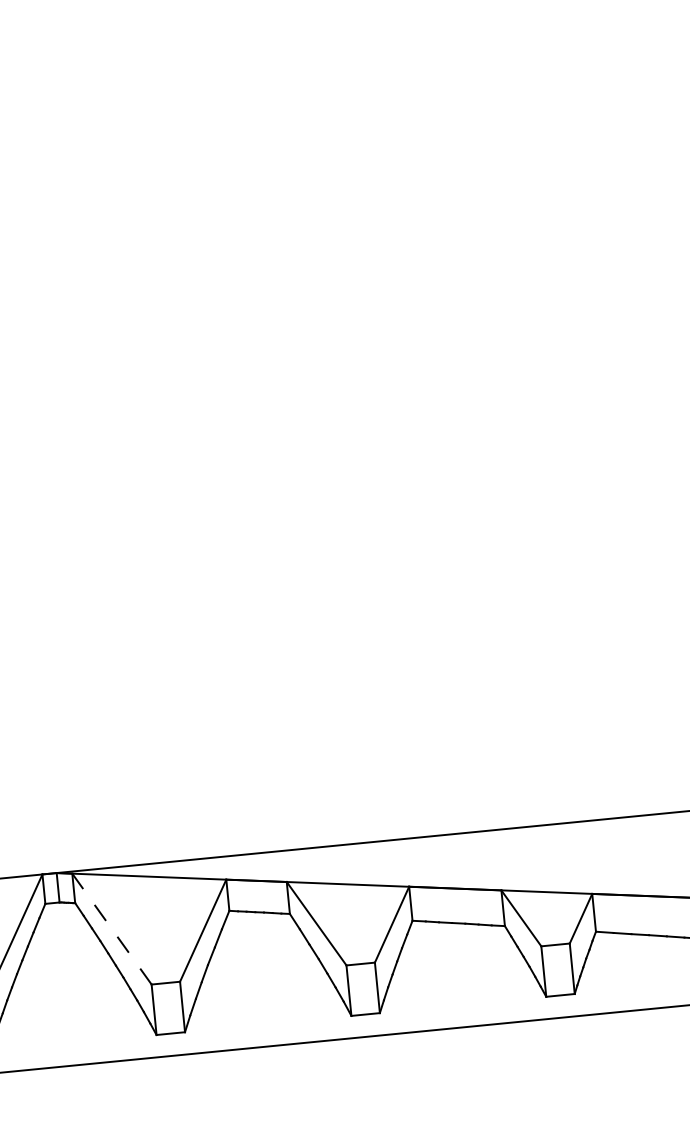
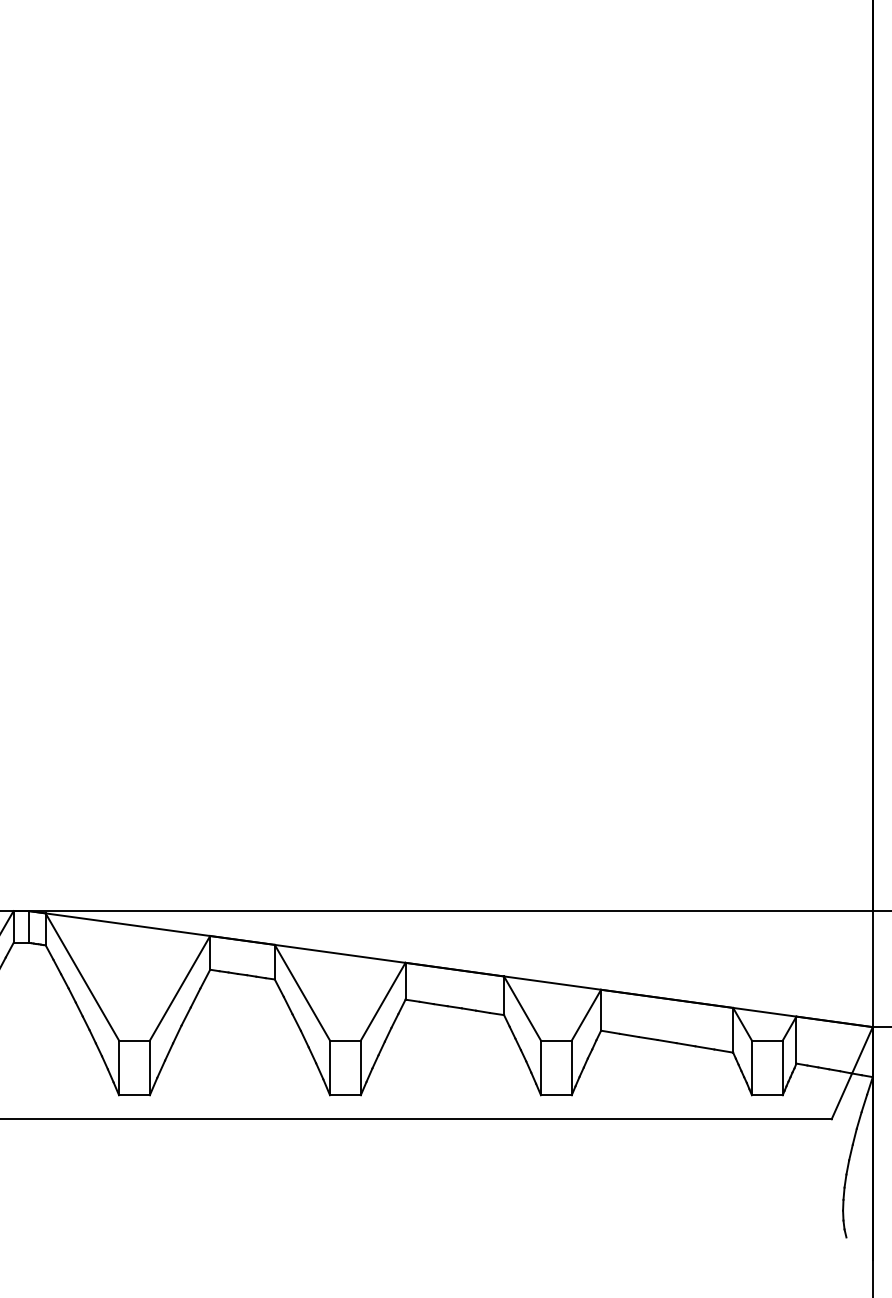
line: (112, 928) -> (82, 976), dashed -> solid

